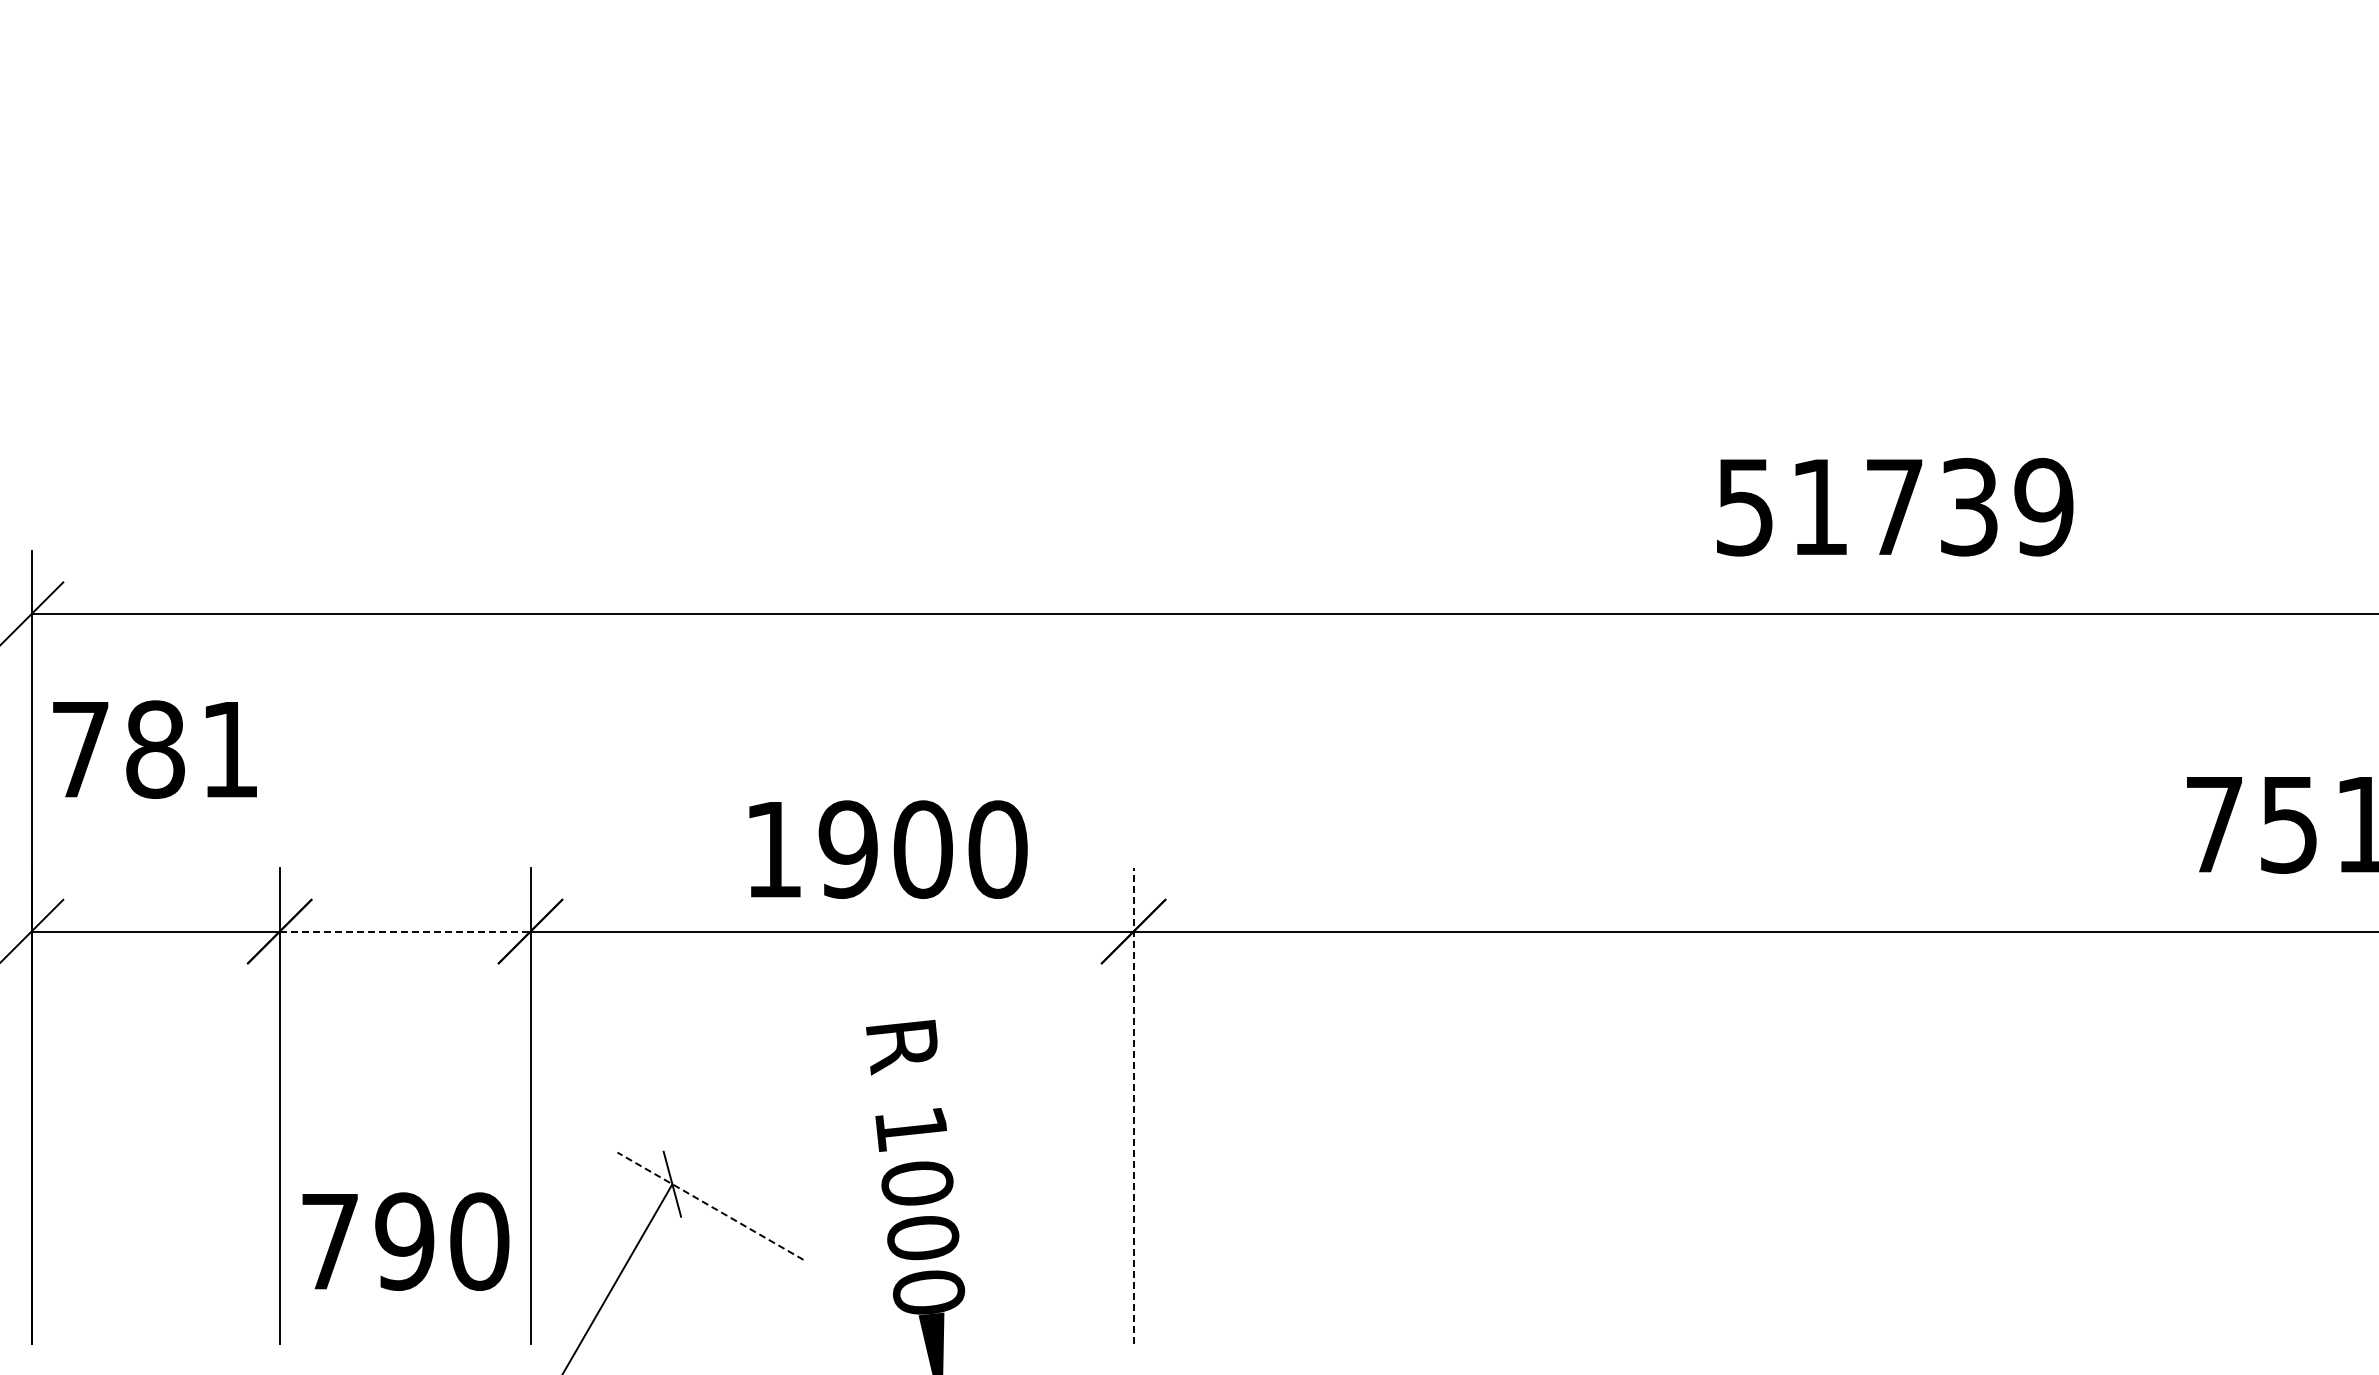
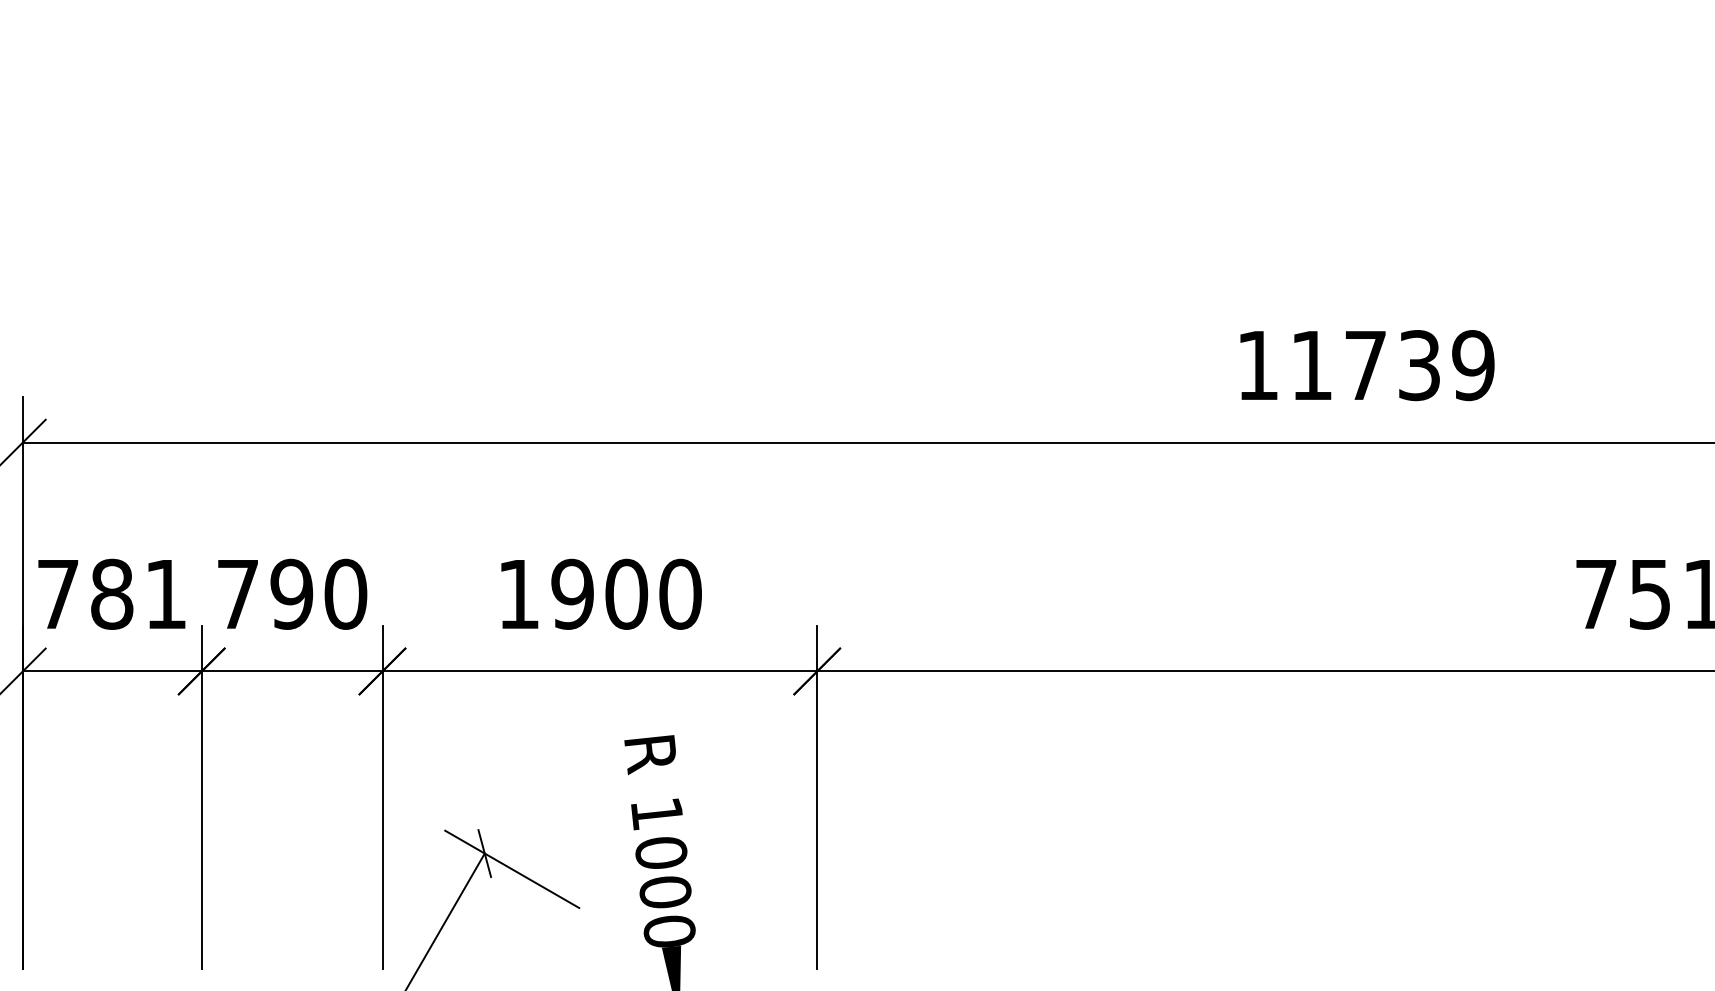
text: (1744, 507) -> (1257, 365), 51739 -> 11739
text: (154, 749) -> (111, 594), moved
text: (888, 849) -> (601, 594), moved
line: (405, 931) -> (292, 671), dashed -> solid
line: (1133, 1105) -> (817, 796), dashed -> solid
line: (710, 1205) -> (512, 868), dashed -> solid
text: (405, 1241) -> (292, 594), moved

